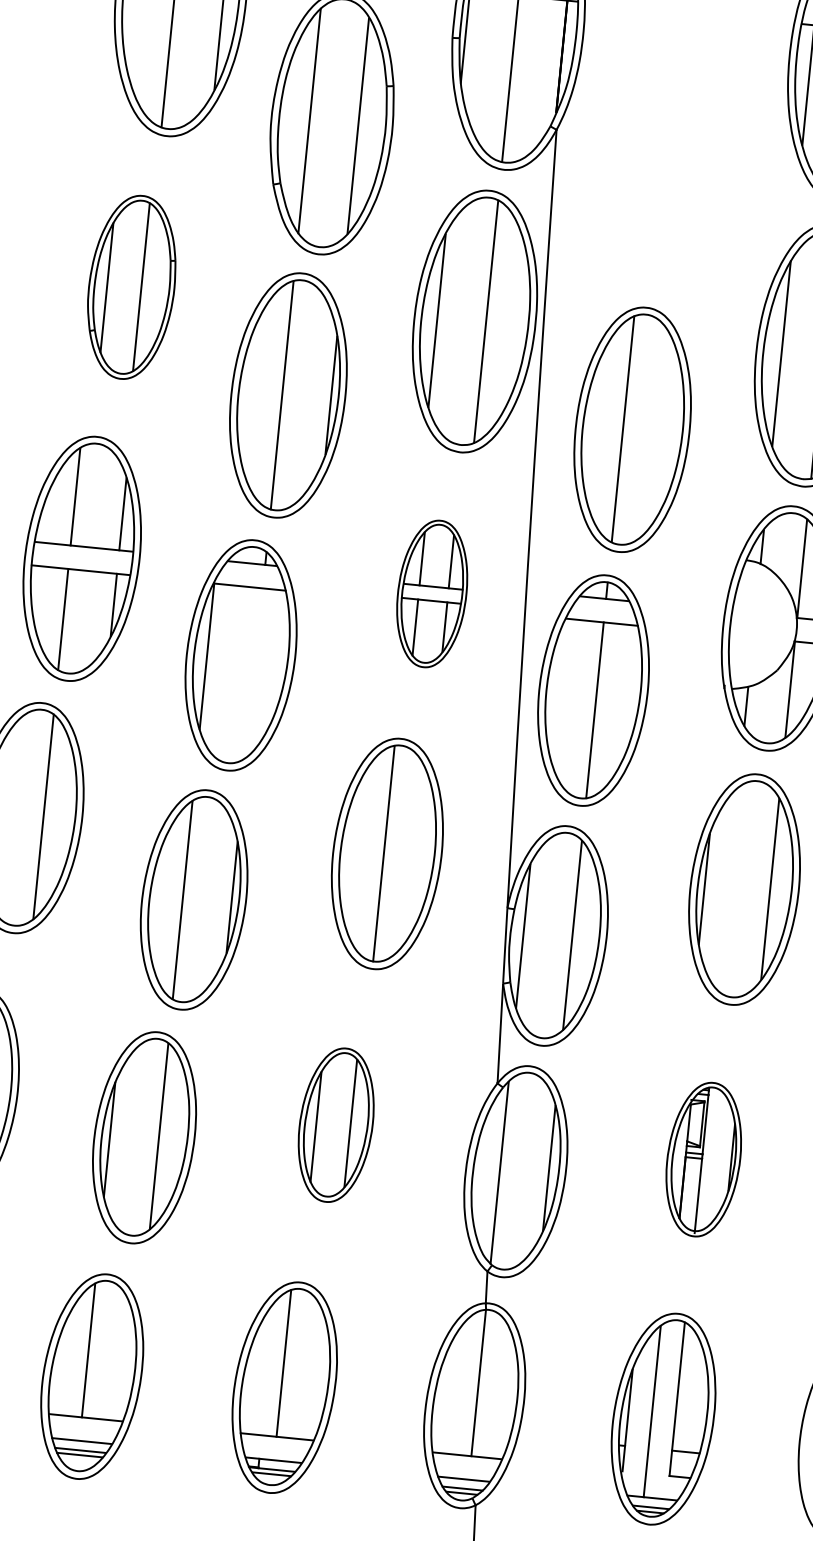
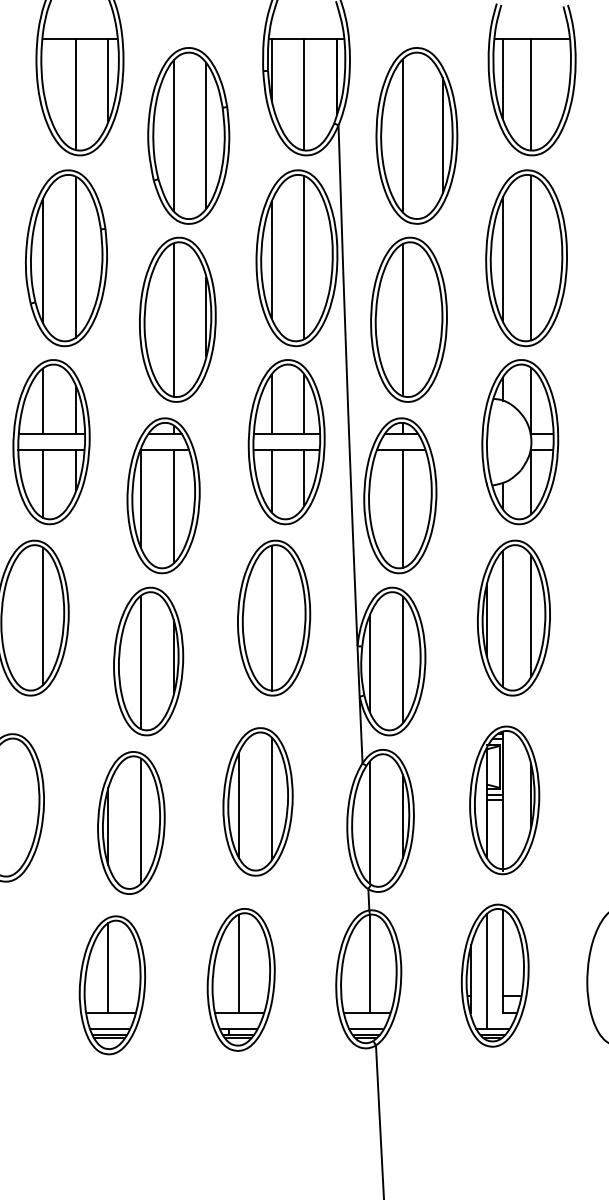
part: (671, 156) -> (416, 135), added
part: (131, 287) -> (66, 258), size x1.43
part: (431, 594) -> (286, 442), size x1.67
line: (254, 672) -> (173, 506), added
line: (728, 888) -> (503, 618), added
part: (335, 1124) -> (257, 801), size x1.43
part: (703, 1159) -> (504, 800), size x1.43

